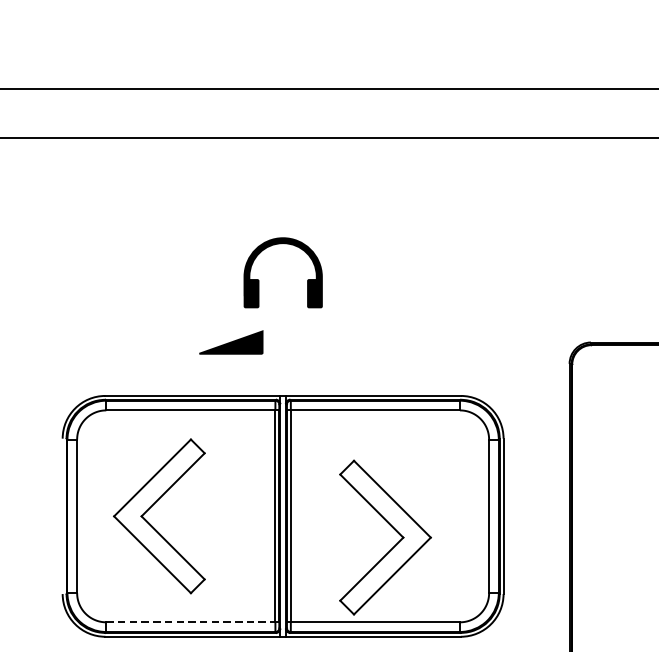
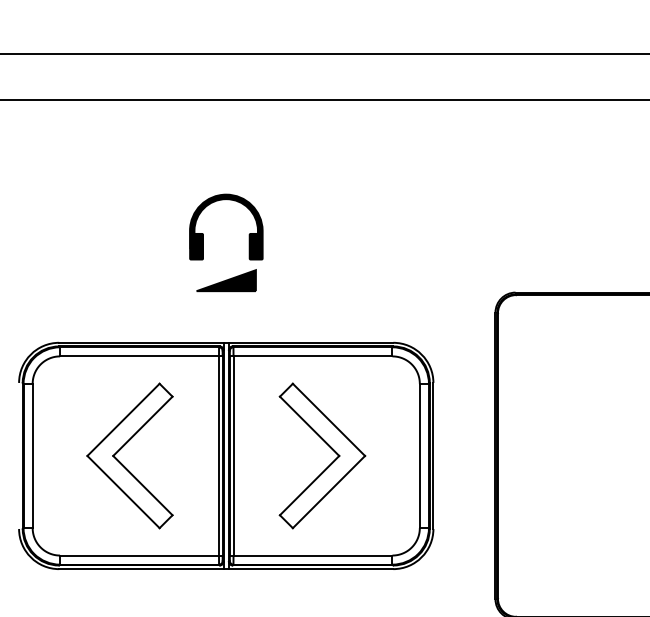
part: (231, 342) -> (226, 280), moved
part: (151, 508) -> (122, 448), moved
part: (392, 528) -> (329, 447), moved
line: (191, 622) -> (140, 555), dashed -> solid

